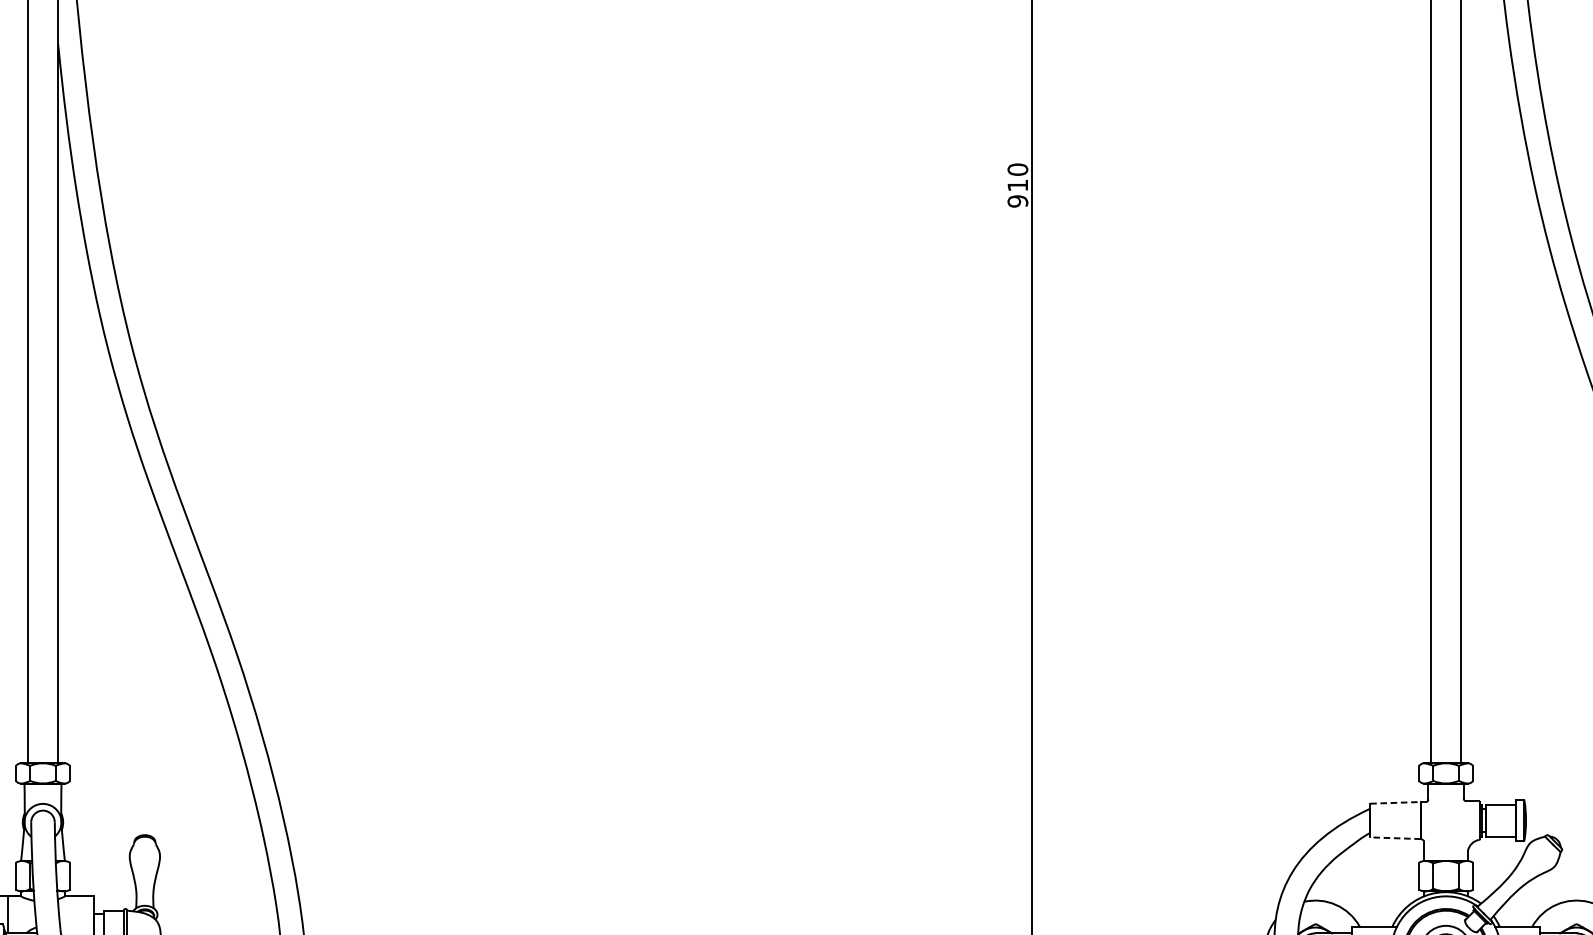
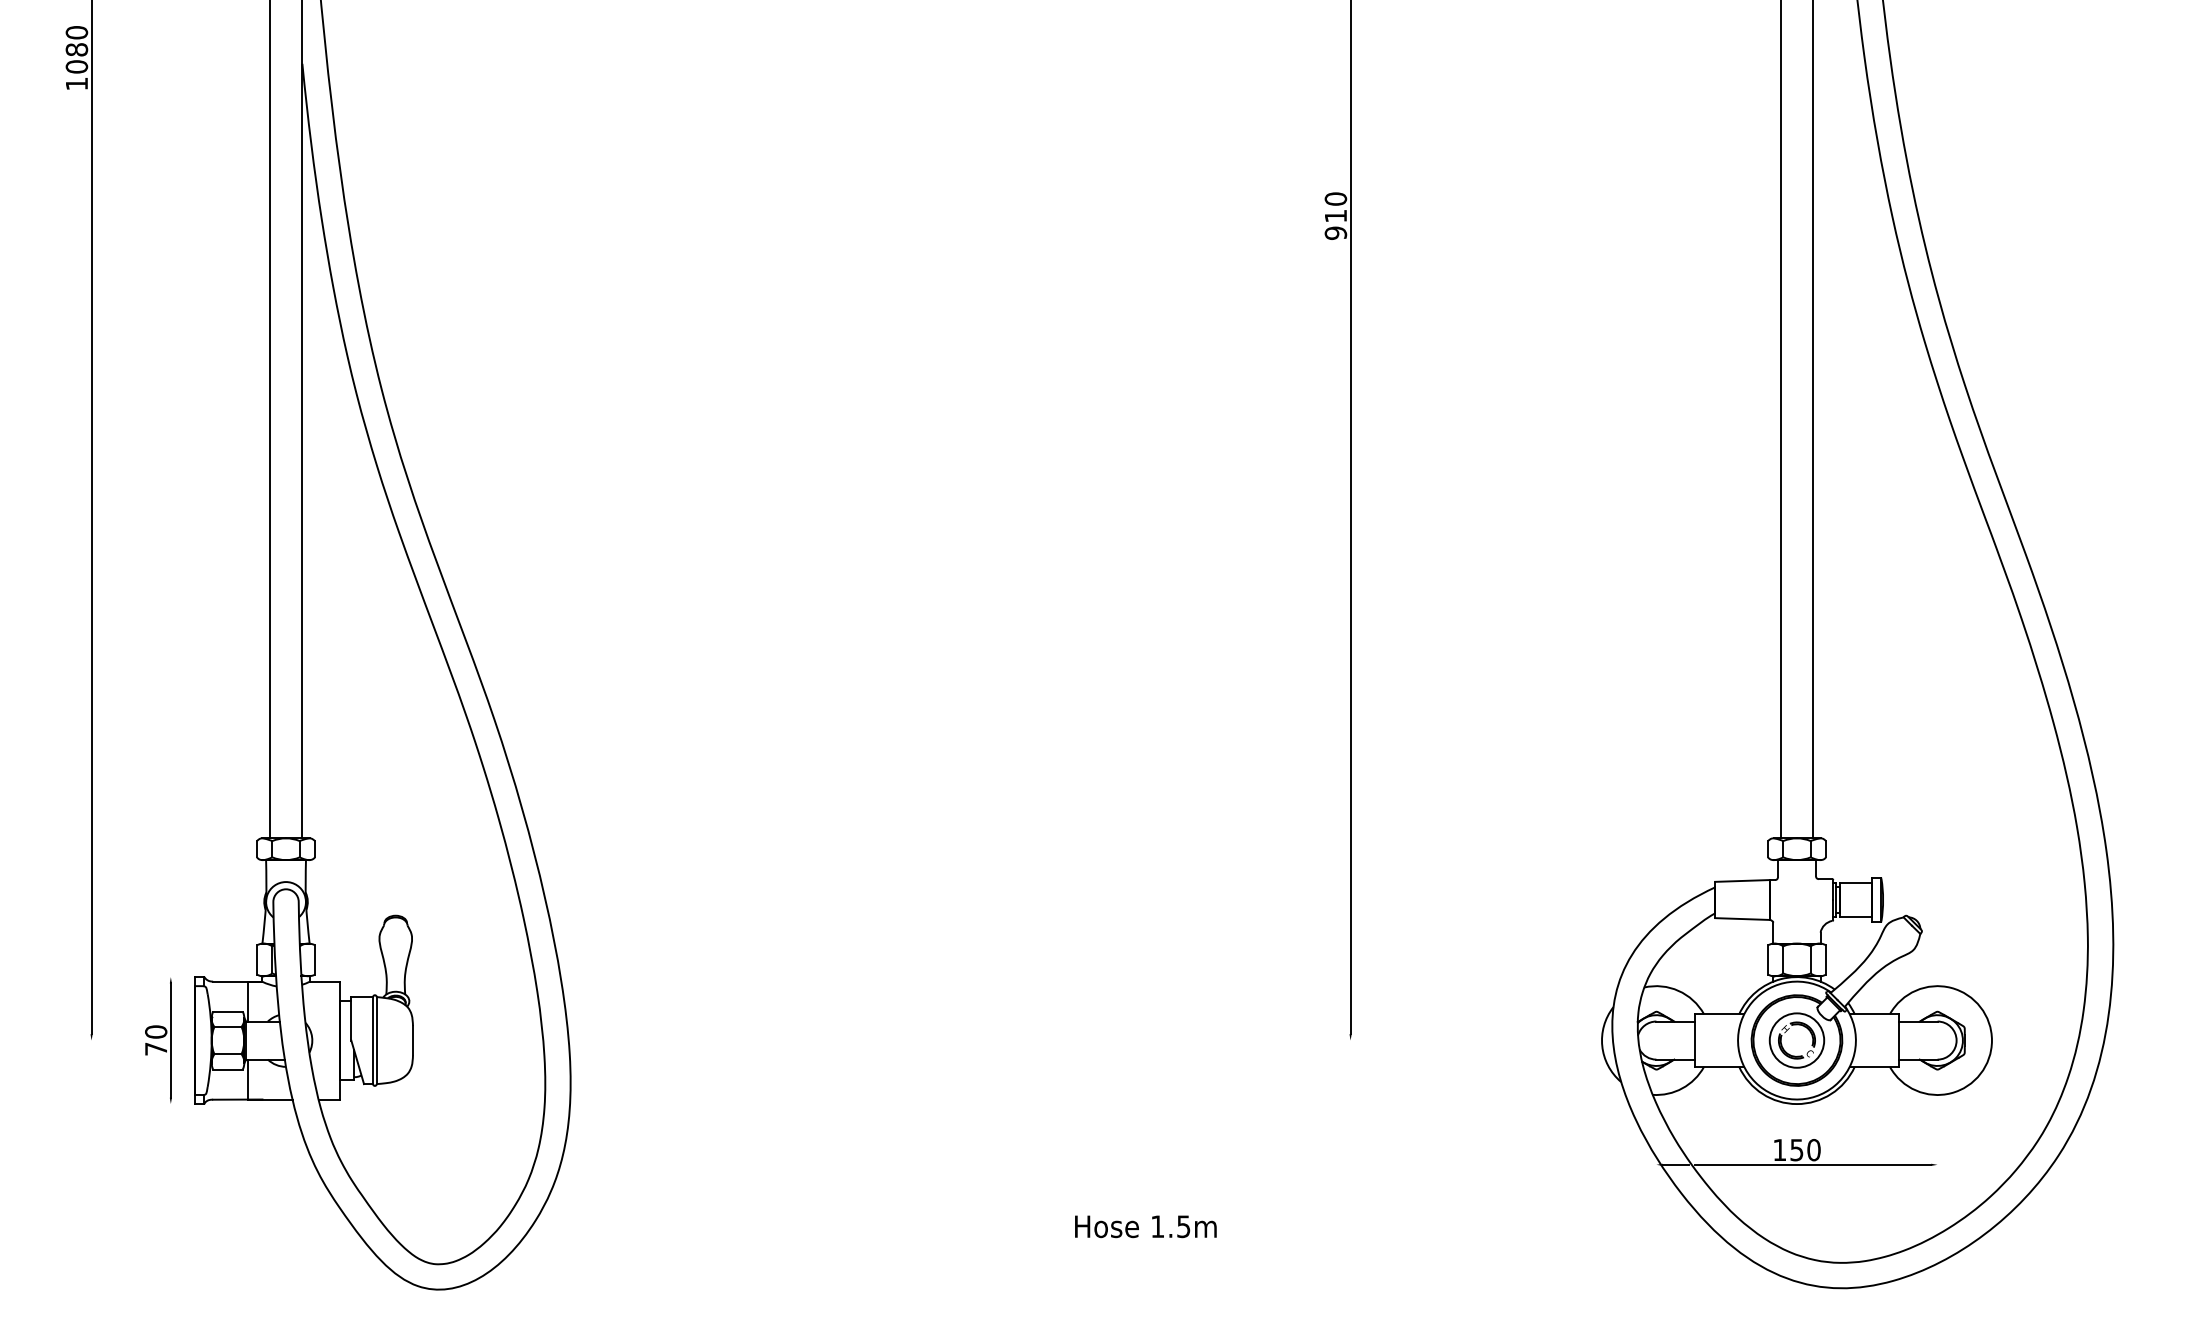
line: (1396, 802) -> (1743, 880), dashed -> solid
line: (1395, 838) -> (1742, 919), dashed -> solid

